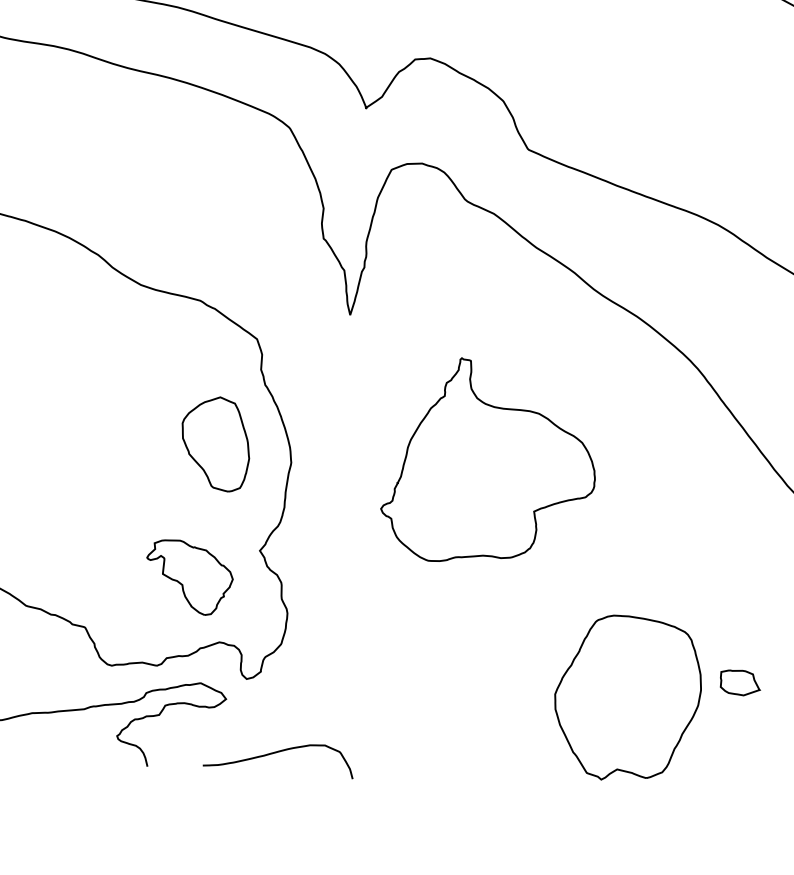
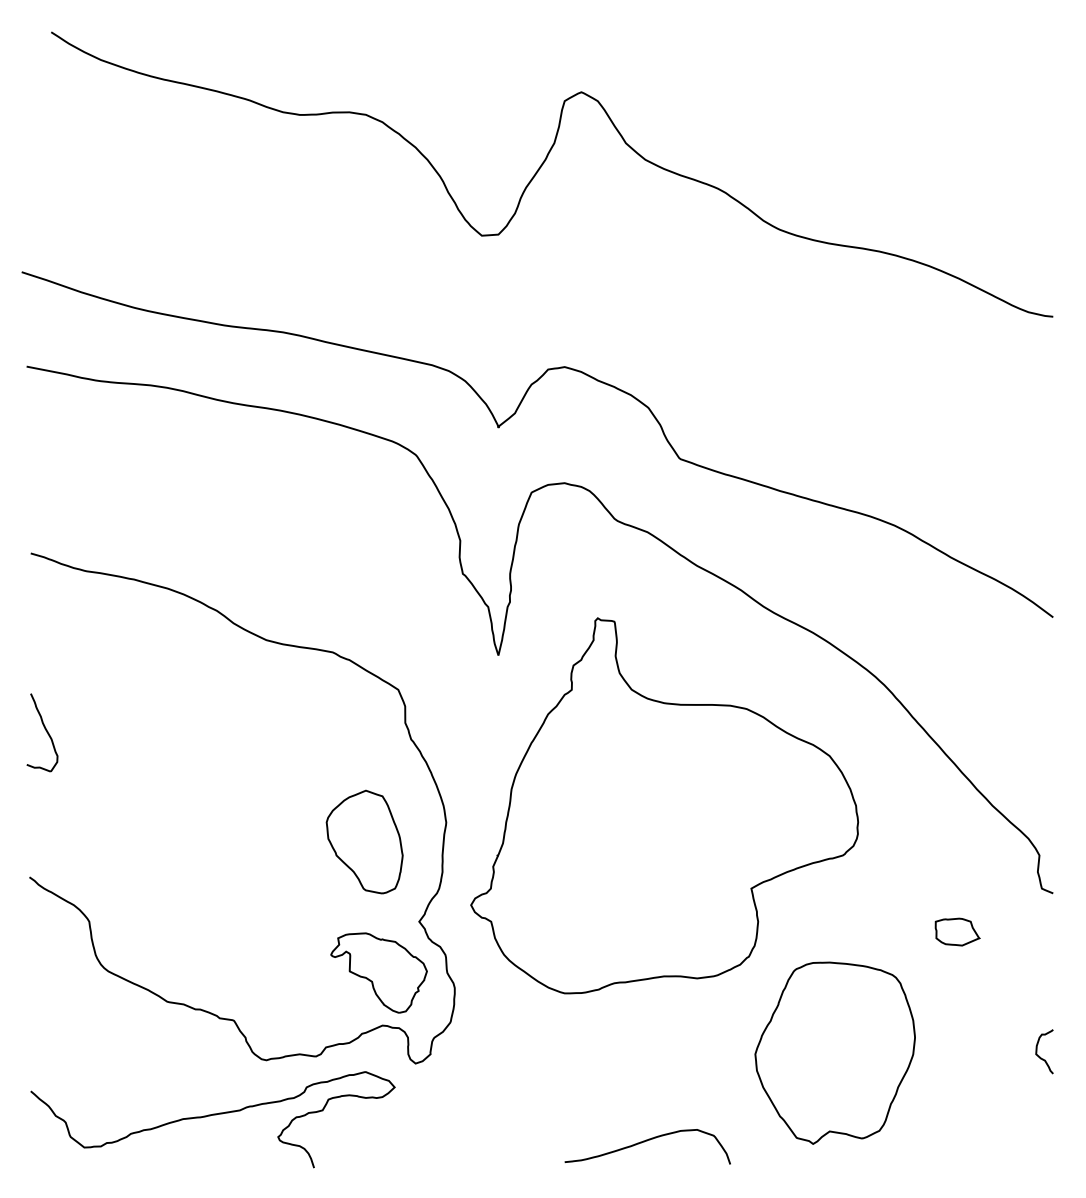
part: (215, 443) -> (364, 841), moved
part: (490, 462) -> (664, 805), size x1.67
part: (188, 577) -> (378, 972), moved
part: (740, 682) -> (957, 931), moved
curve: (279, 752) -> (647, 1141), moved

